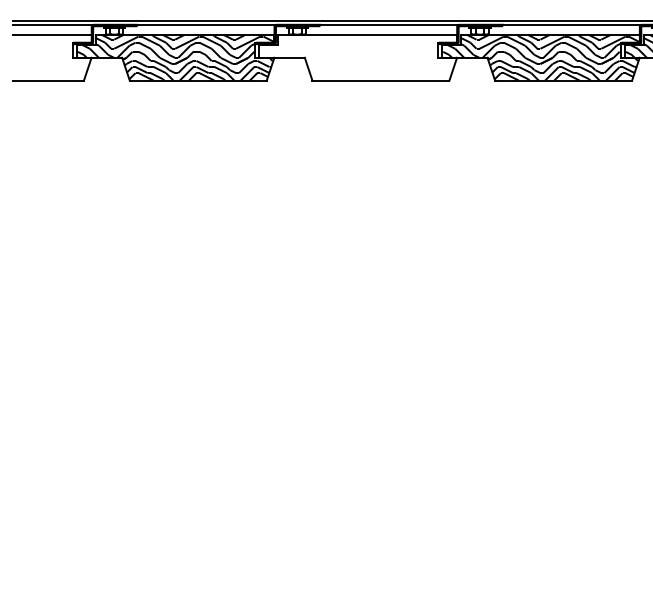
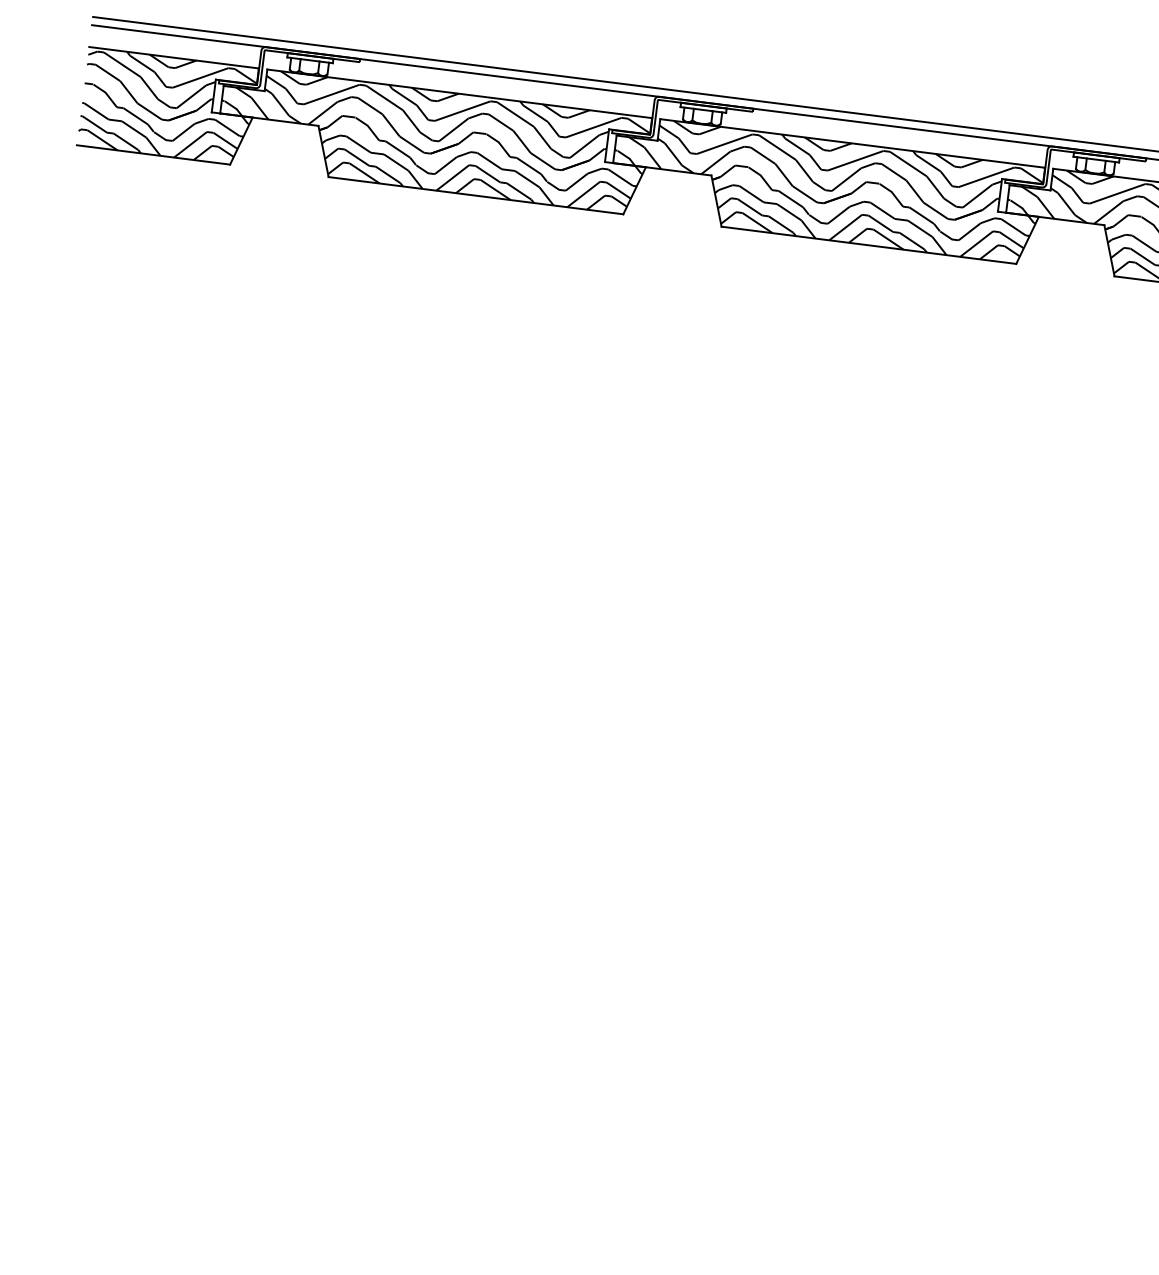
hatch: (51, 57) -> (166, 106), added
hatch: (358, 57) -> (826, 189), added

